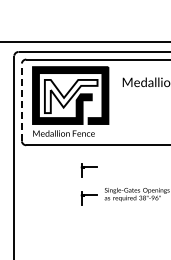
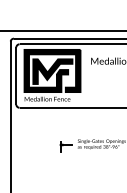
fill: (70, 96) -> (52, 71), added
line: (21, 102) -> (16, 76), dashed -> solid
part: (88, 170) -> (65, 126), removed

